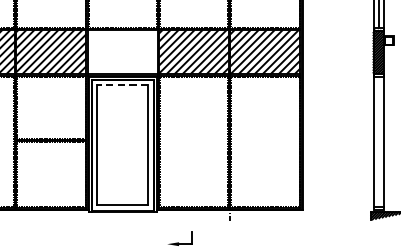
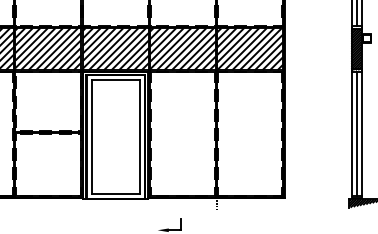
hatch: (122, 52) -> (115, 49), added
line: (122, 85) -> (115, 80), dashed -> solid
line: (378, 141) -> (356, 133), added

